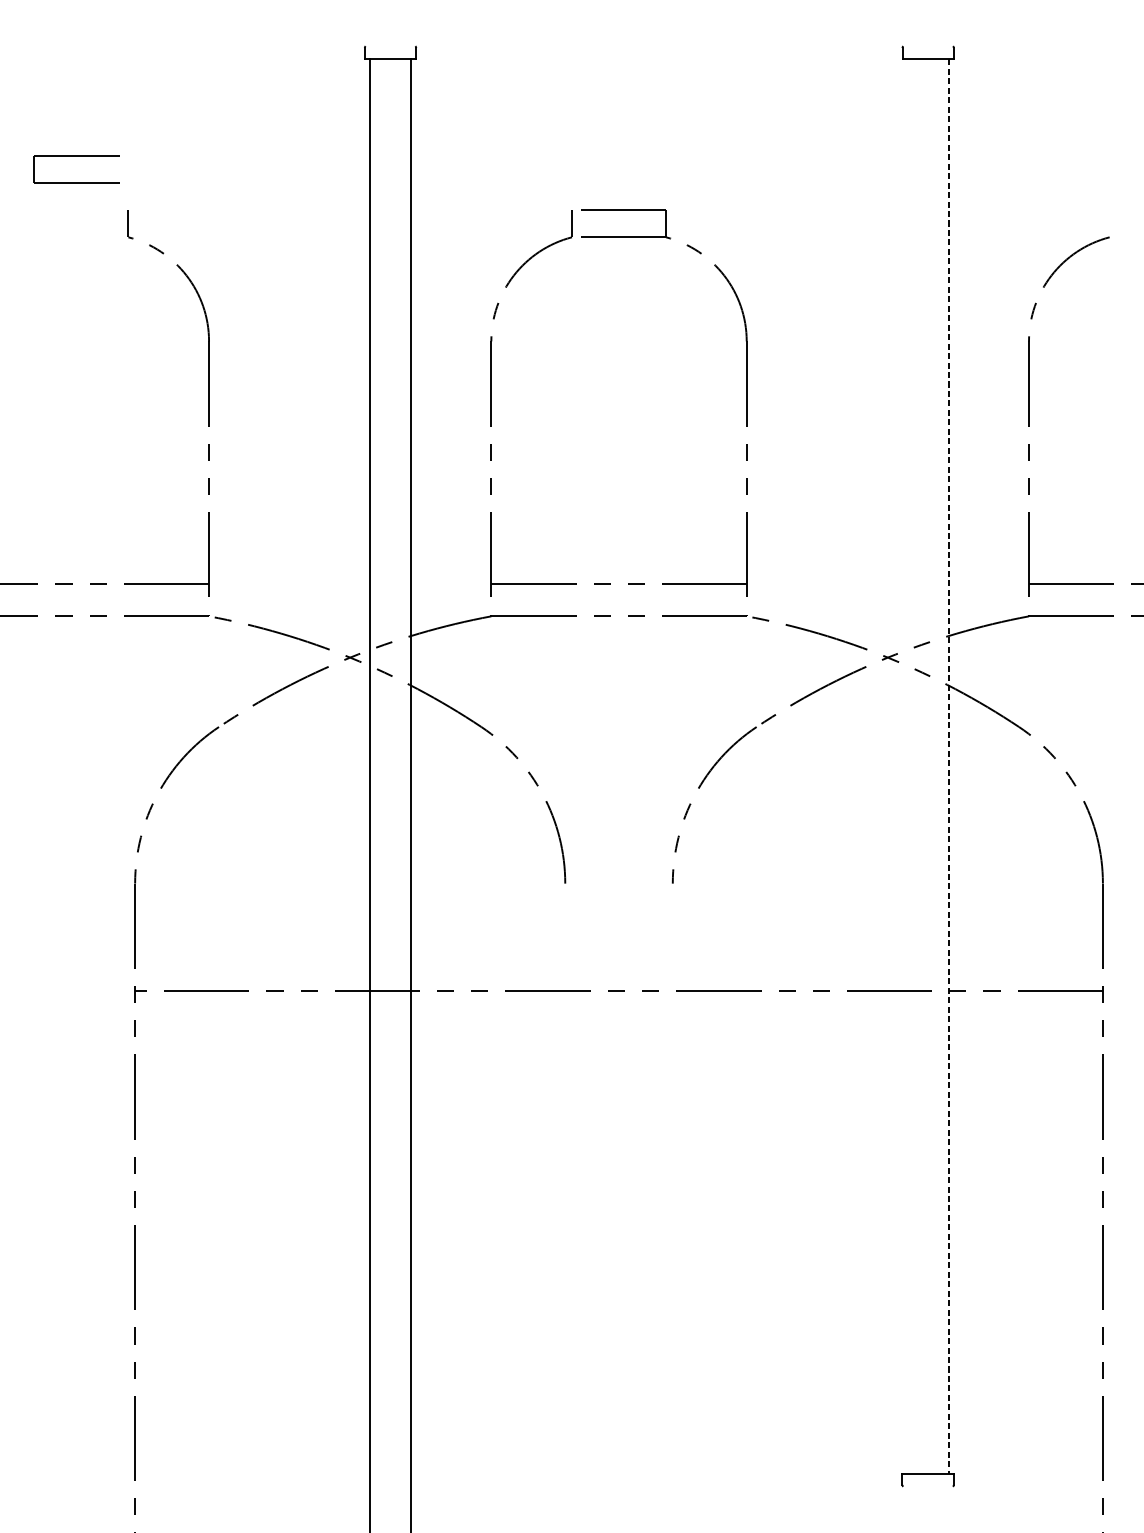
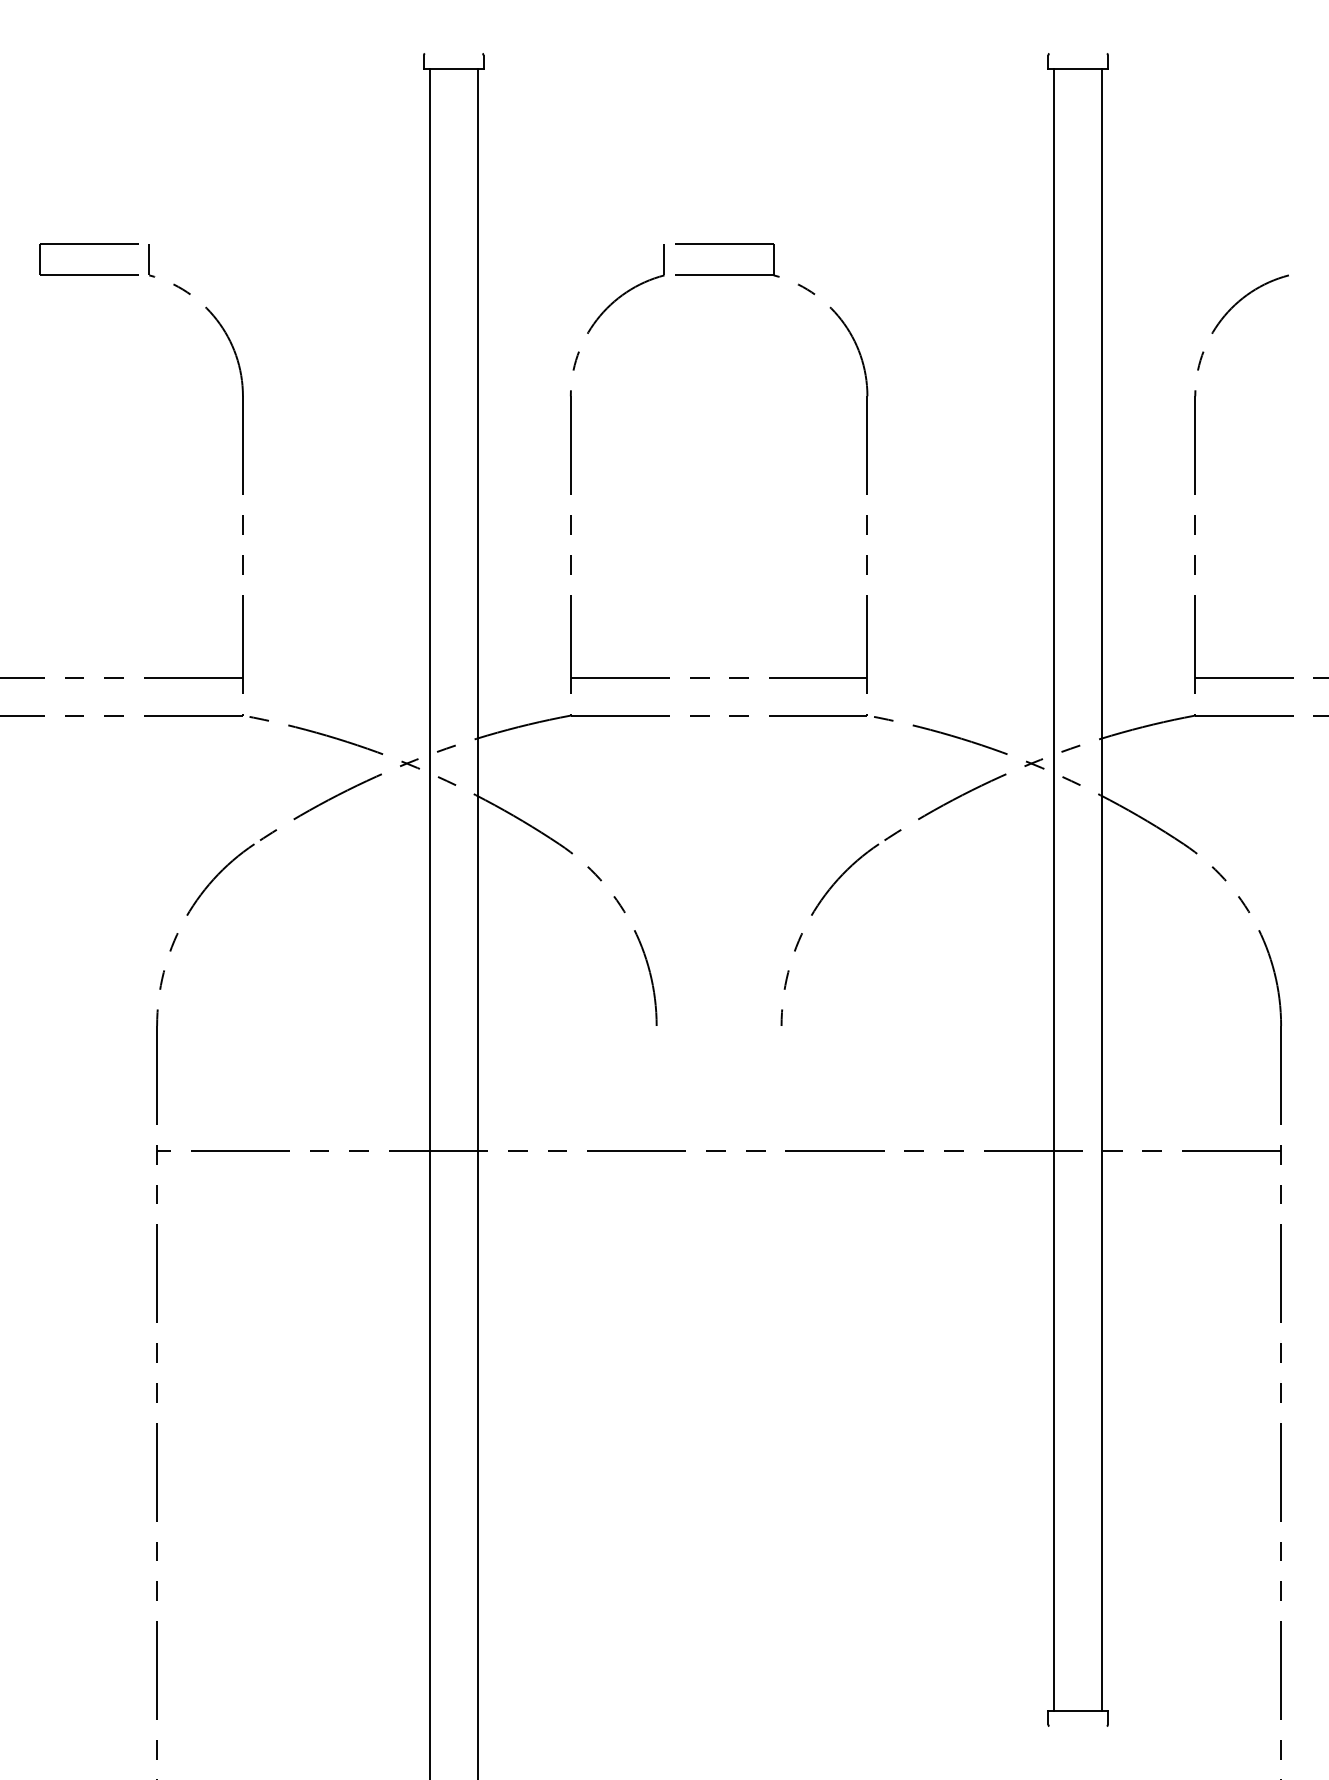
part: (76, 156) -> (88, 244), moved
line: (906, 766) -> (1053, 889), added
line: (949, 766) -> (1102, 890), dashed -> solid

